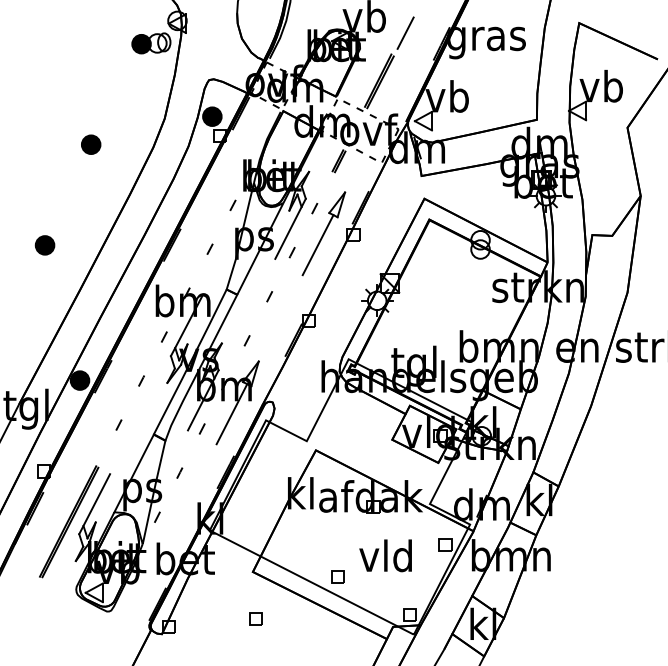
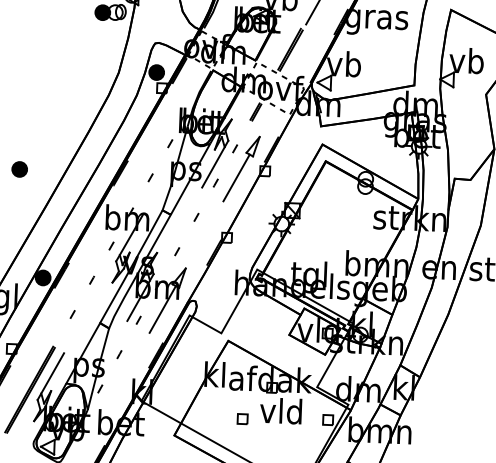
part: (91, 144) -> (59, 90), removed
text: (385, 555) -> (280, 410), moved
part: (337, 576) -> (242, 418), moved

